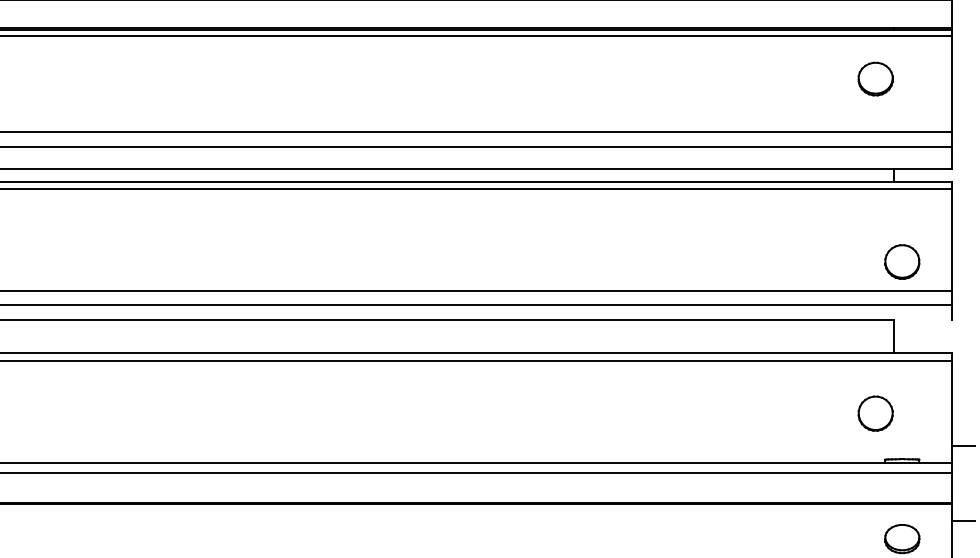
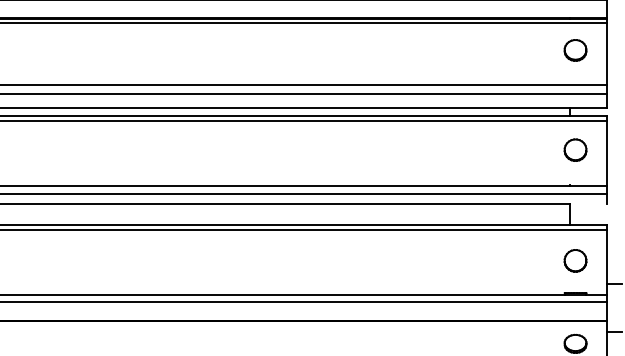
part: (875, 79) -> (575, 50), moved
part: (902, 260) -> (575, 149), moved
part: (875, 413) -> (575, 260), moved

